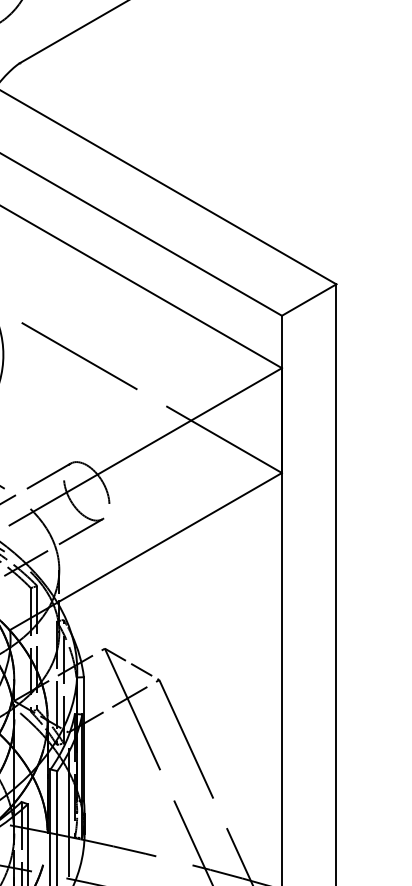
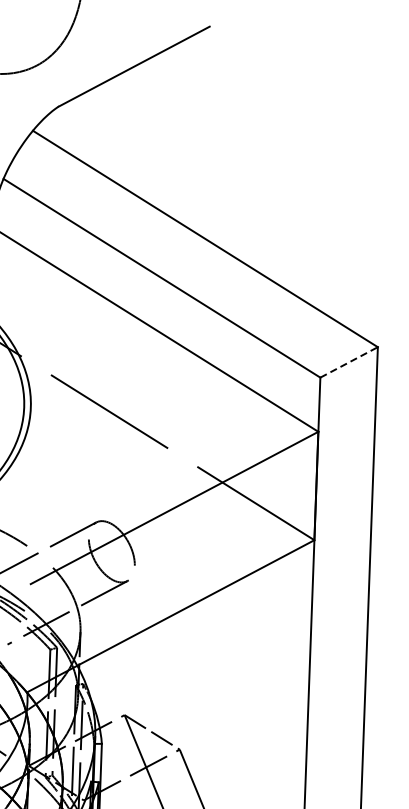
line: (309, 299) -> (349, 361), solid -> dashed

